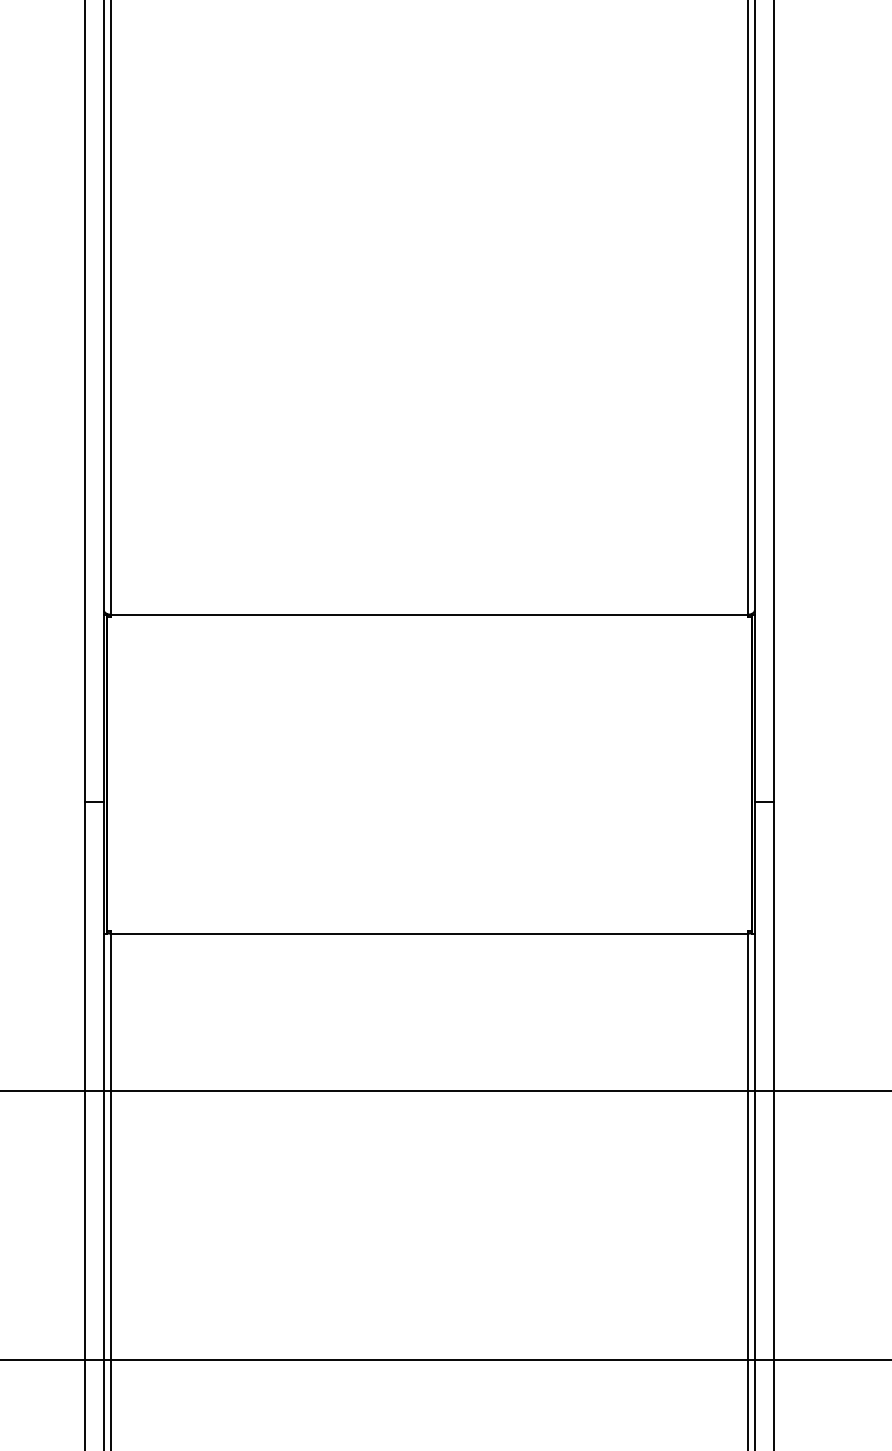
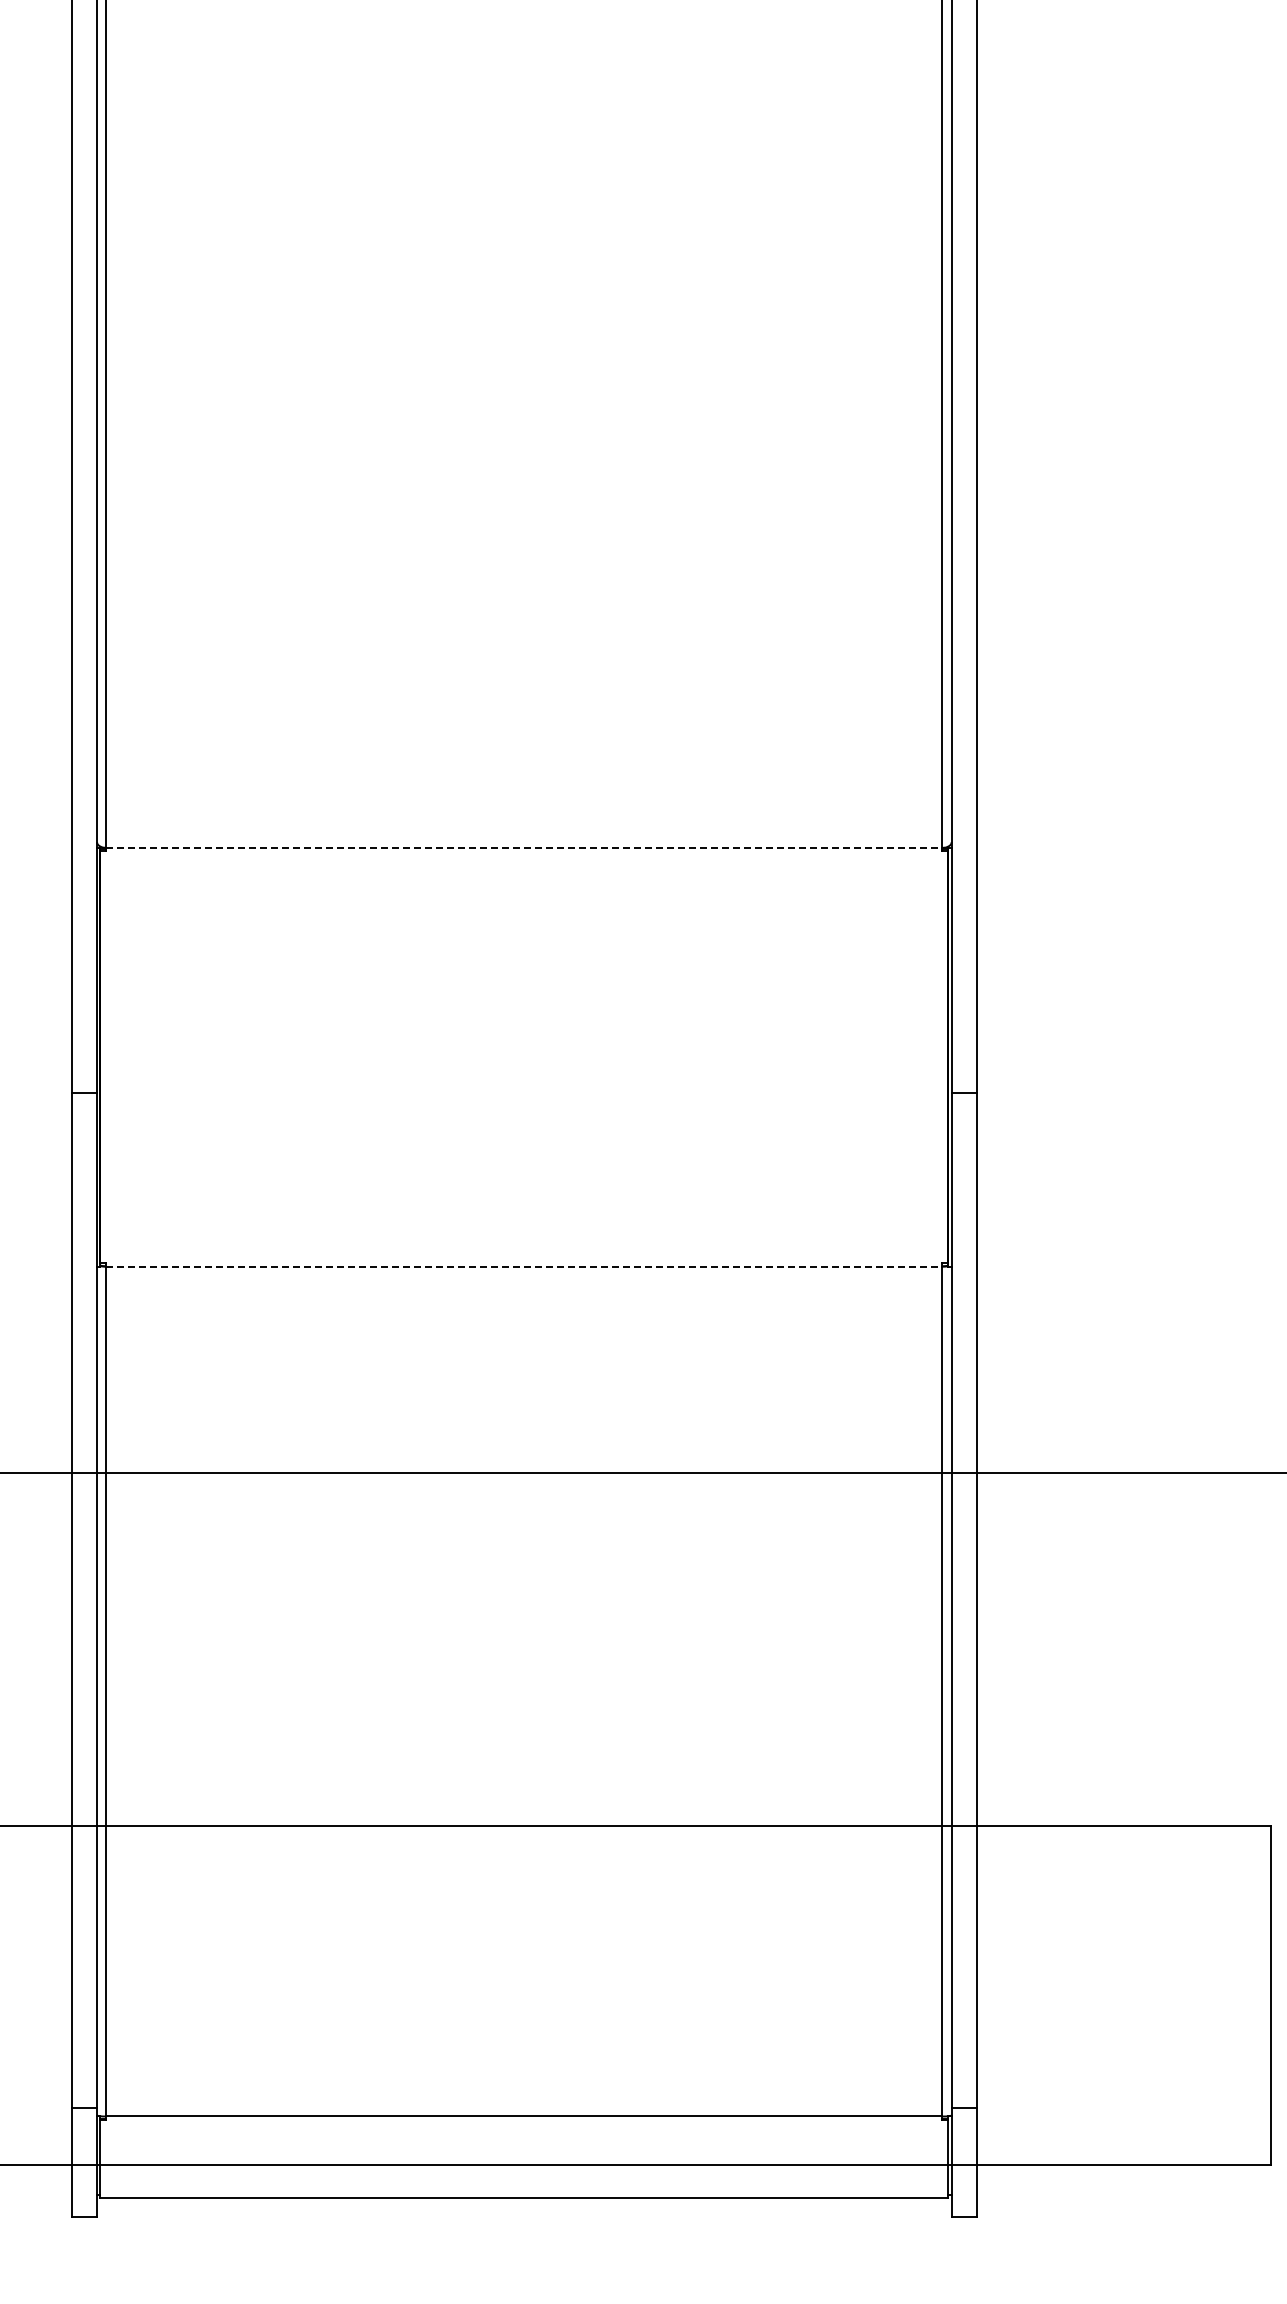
line: (429, 614) -> (524, 847), solid -> dashed
line: (429, 933) -> (524, 1266), solid -> dashed

